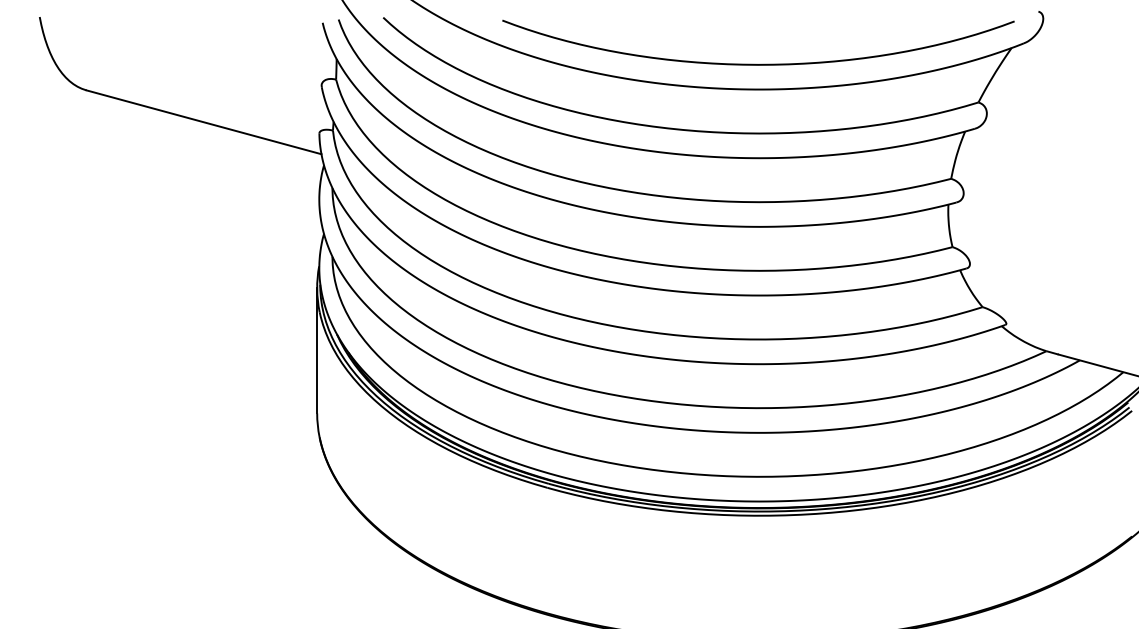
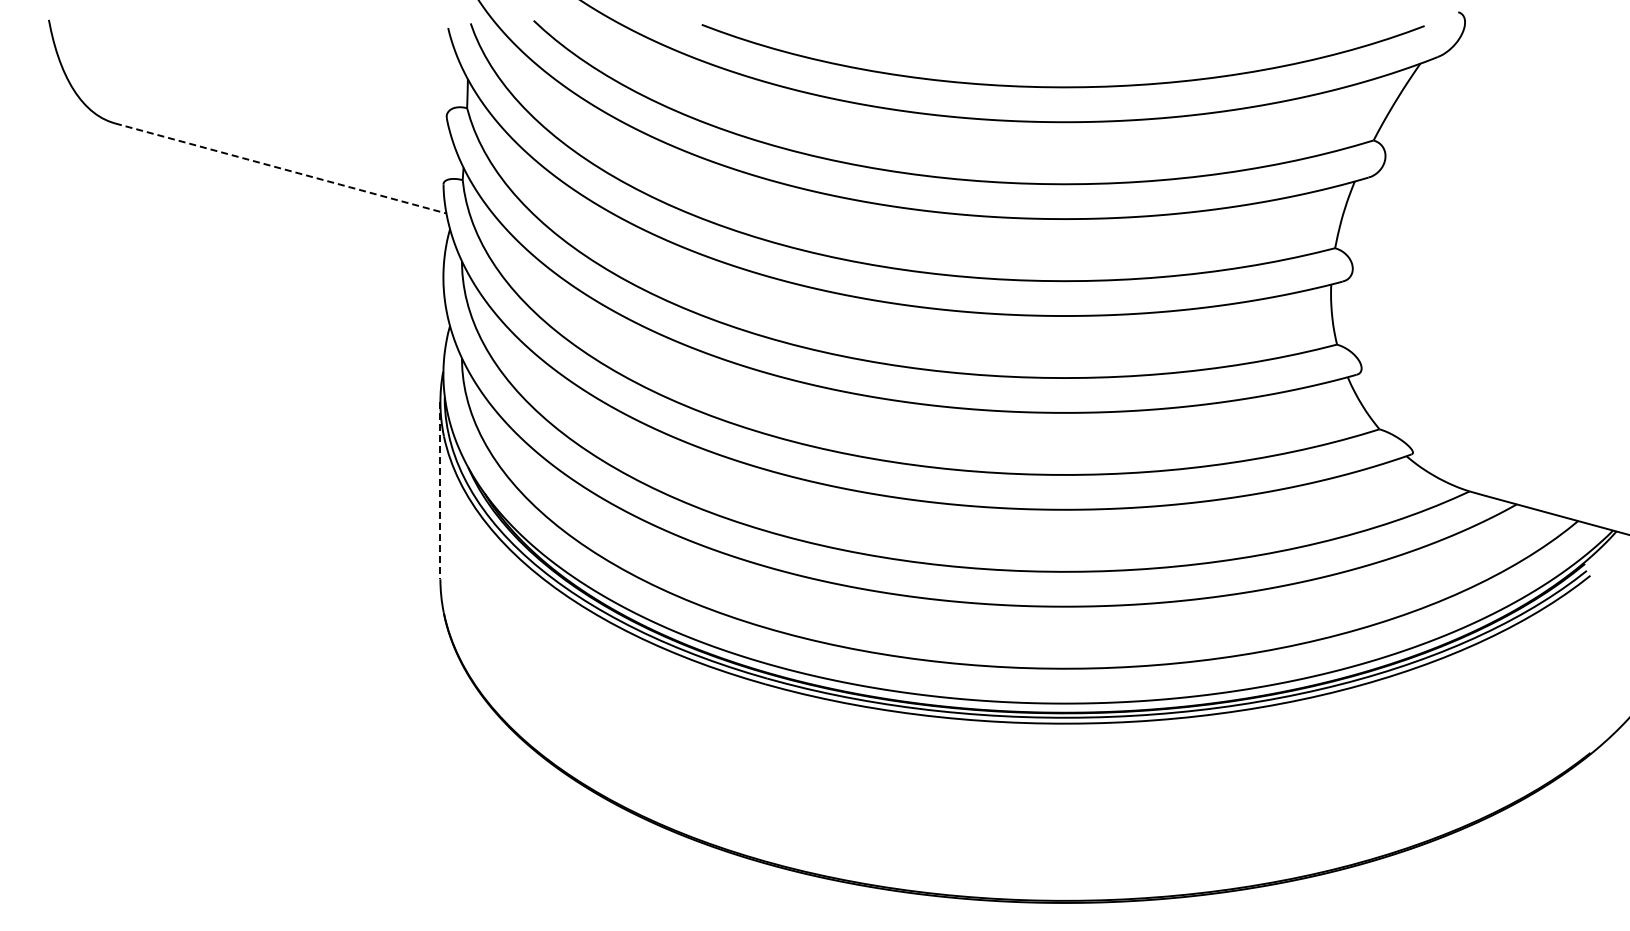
line: (203, 122) -> (280, 168), solid -> dashed
line: (317, 350) -> (440, 490), solid -> dashed

